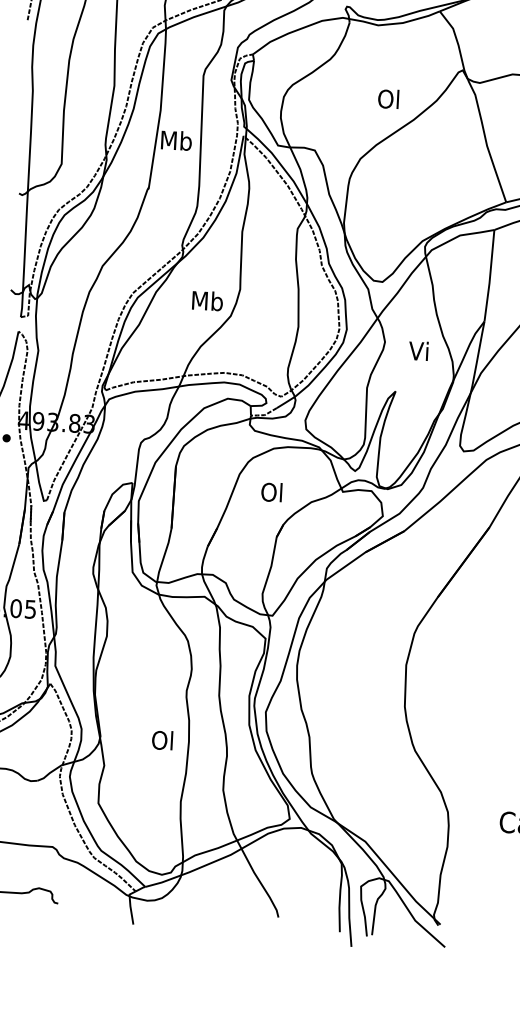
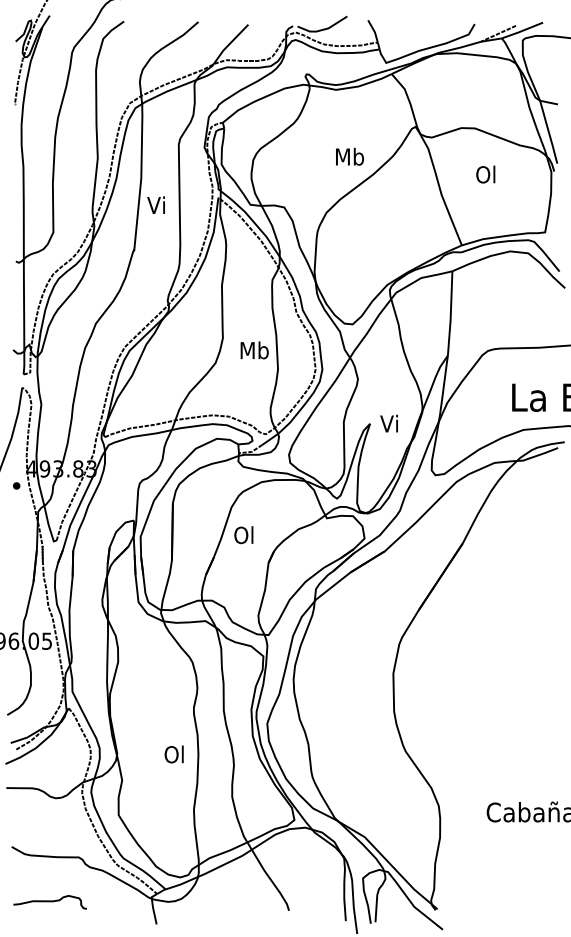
text: (388, 98) -> (349, 156), Ol -> Mb
text: (176, 140) -> (157, 205), Mb -> Vi
text: (207, 301) -> (254, 350), moved
text: (417, 350) -> (388, 423), moved
text: (271, 492) -> (243, 535), moved

